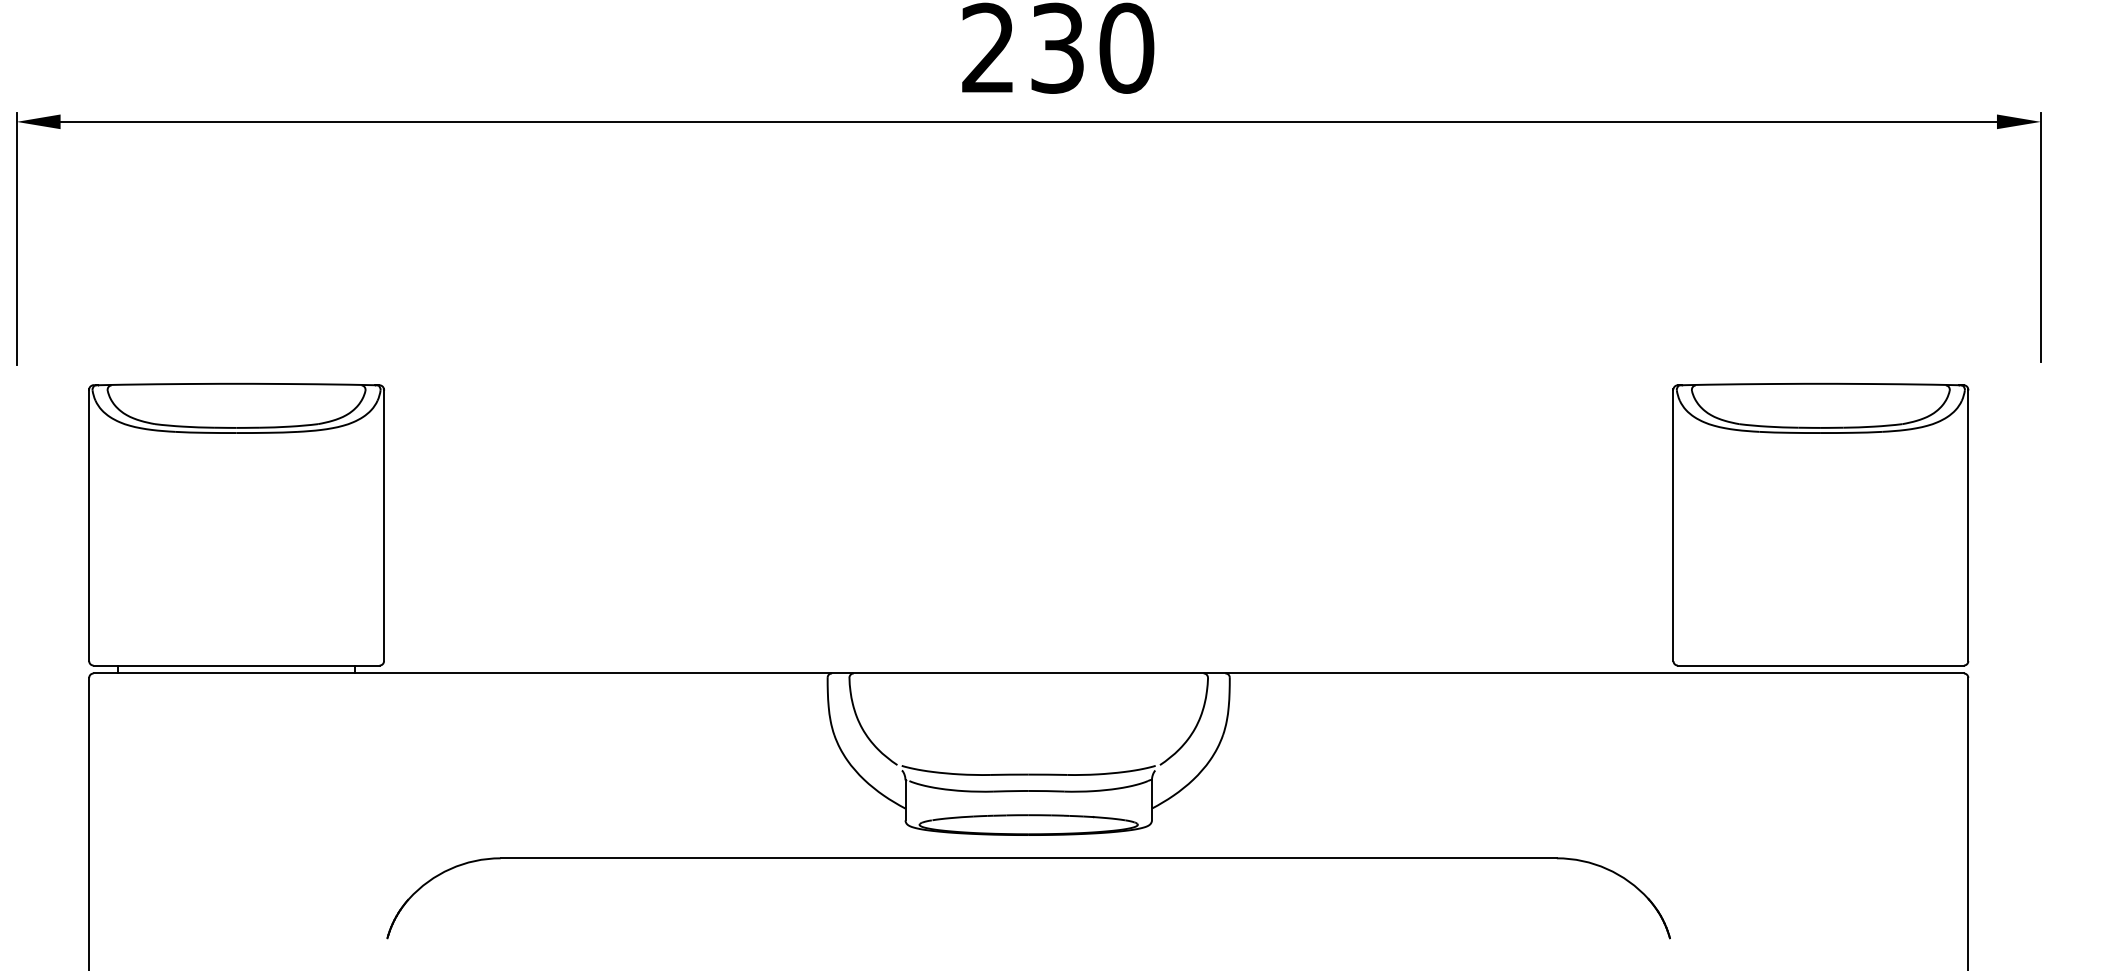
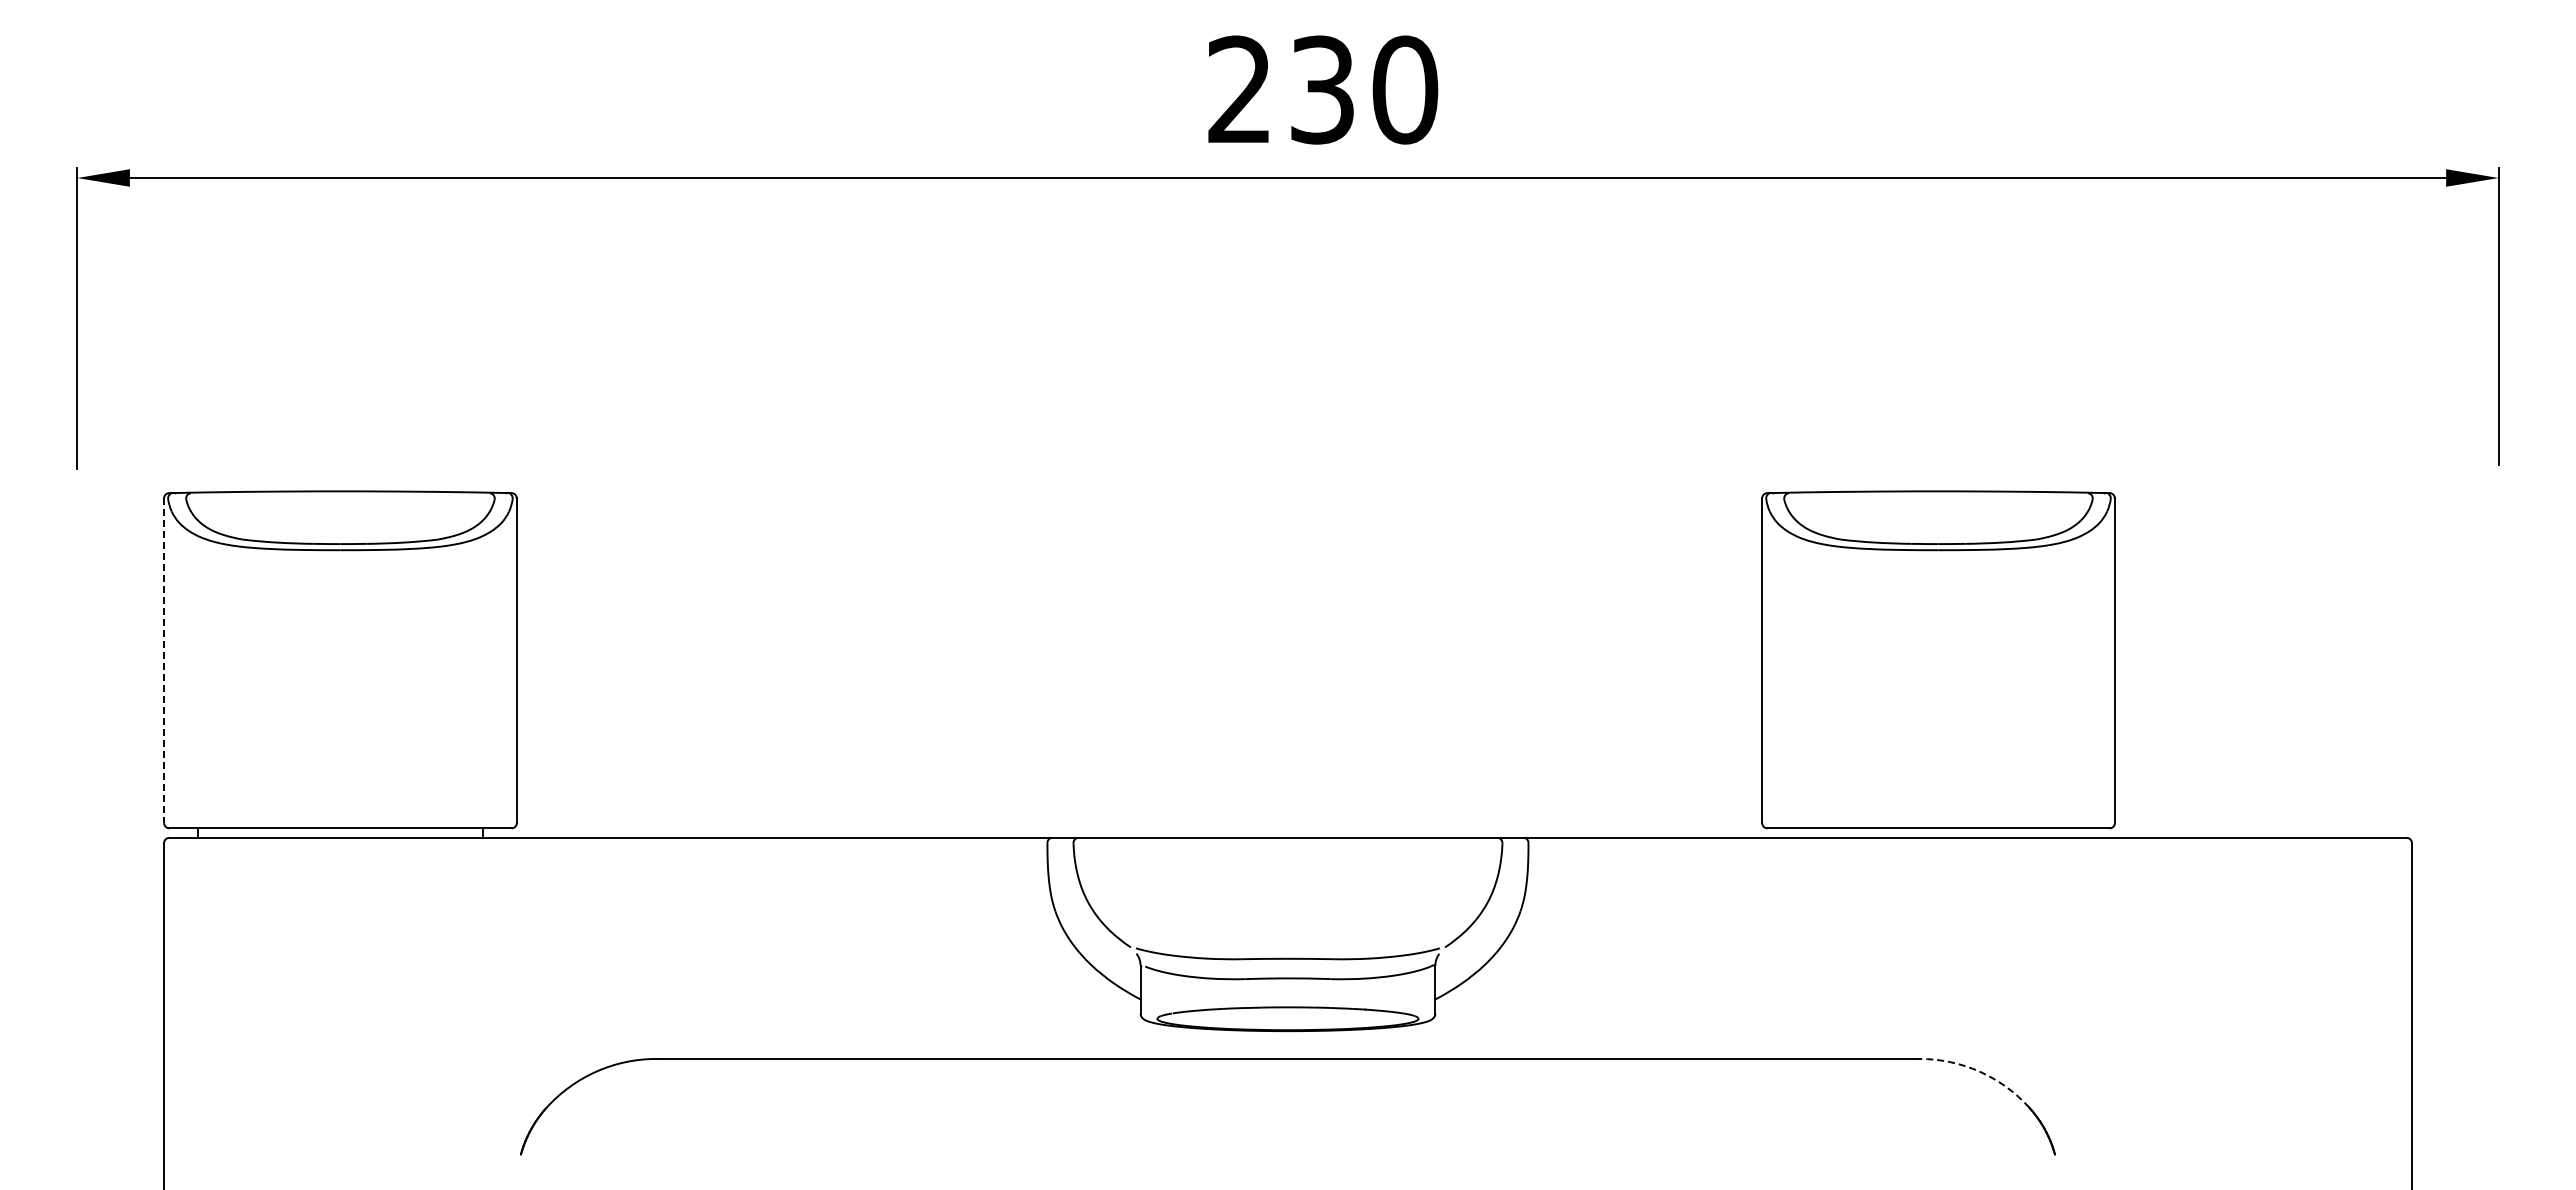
part: (1820, 524) -> (1938, 659), moved
line: (89, 526) -> (164, 661), solid -> dashed
arc: (1606, 868) -> (1979, 1071), solid -> dashed

